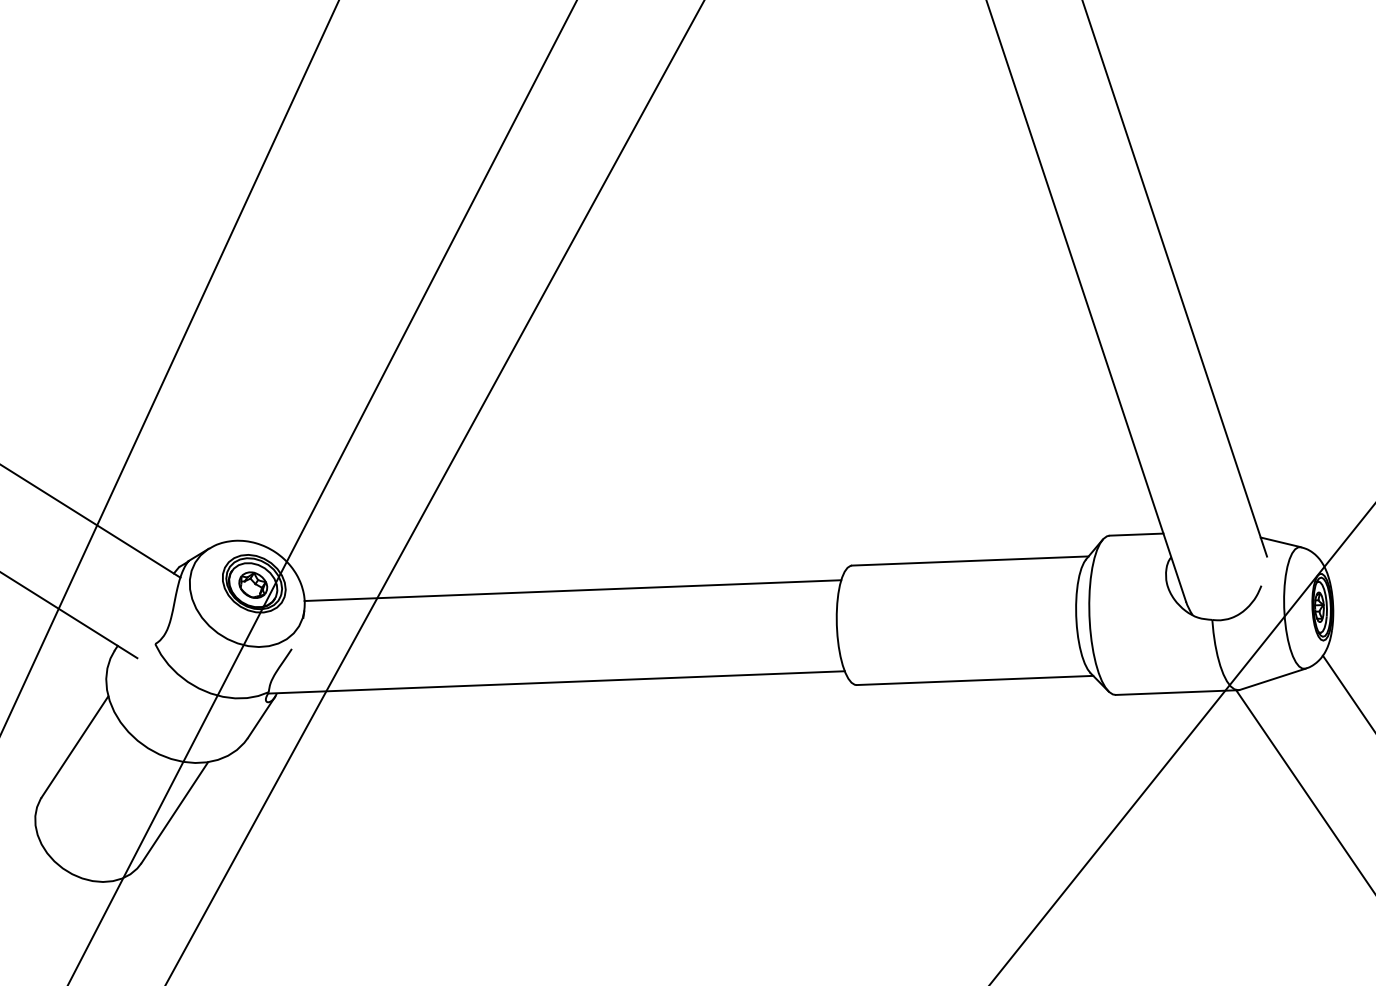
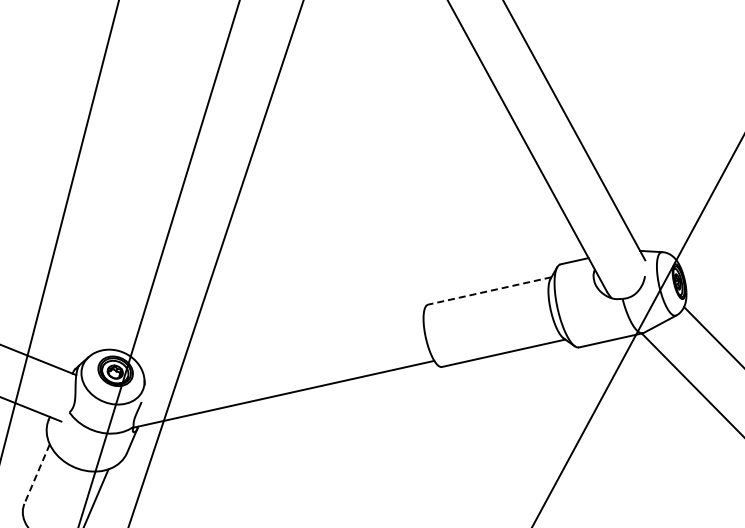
line: (969, 561) -> (489, 291), solid -> dashed
line: (572, 590) -> (283, 344), removed
line: (73, 747) -> (36, 474), solid -> dashed

